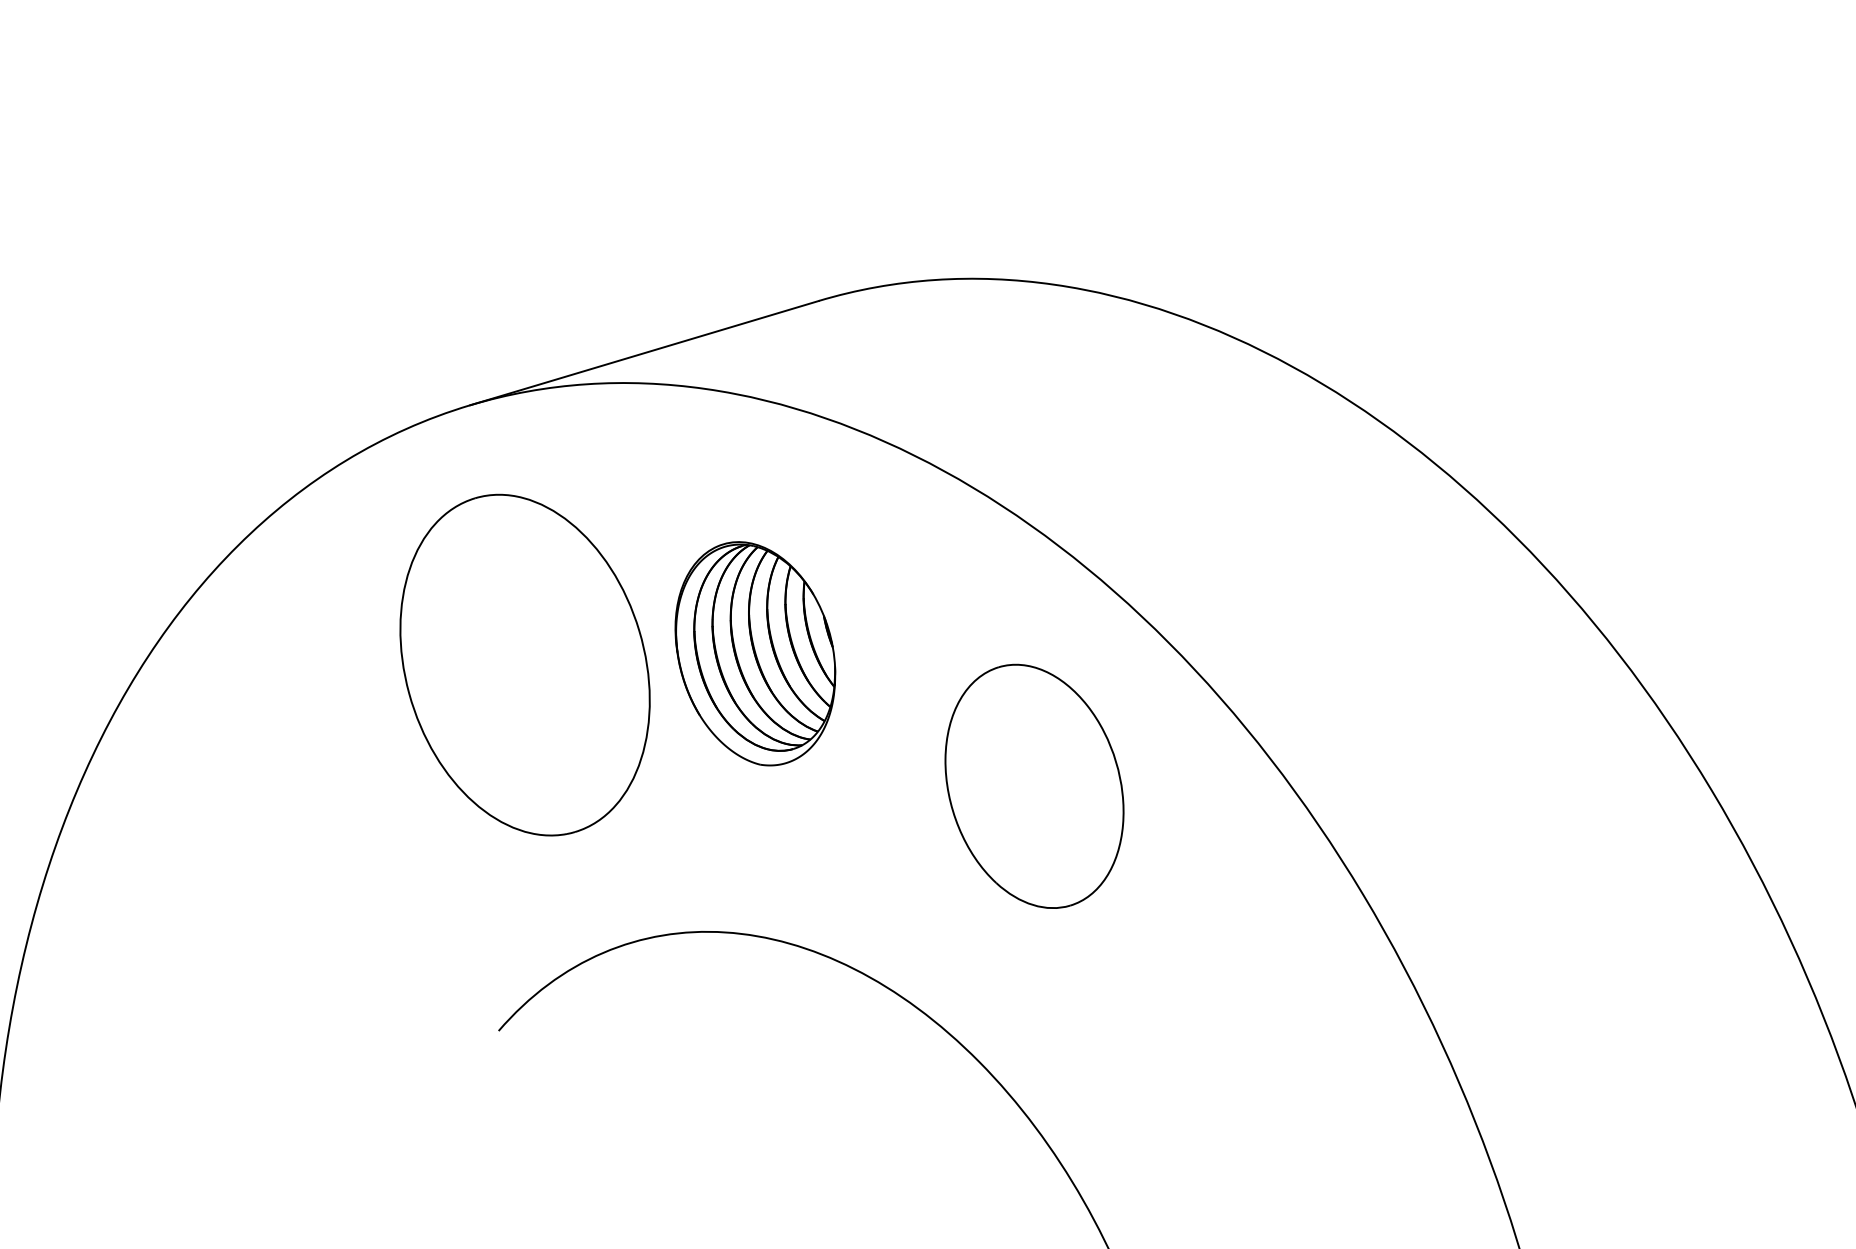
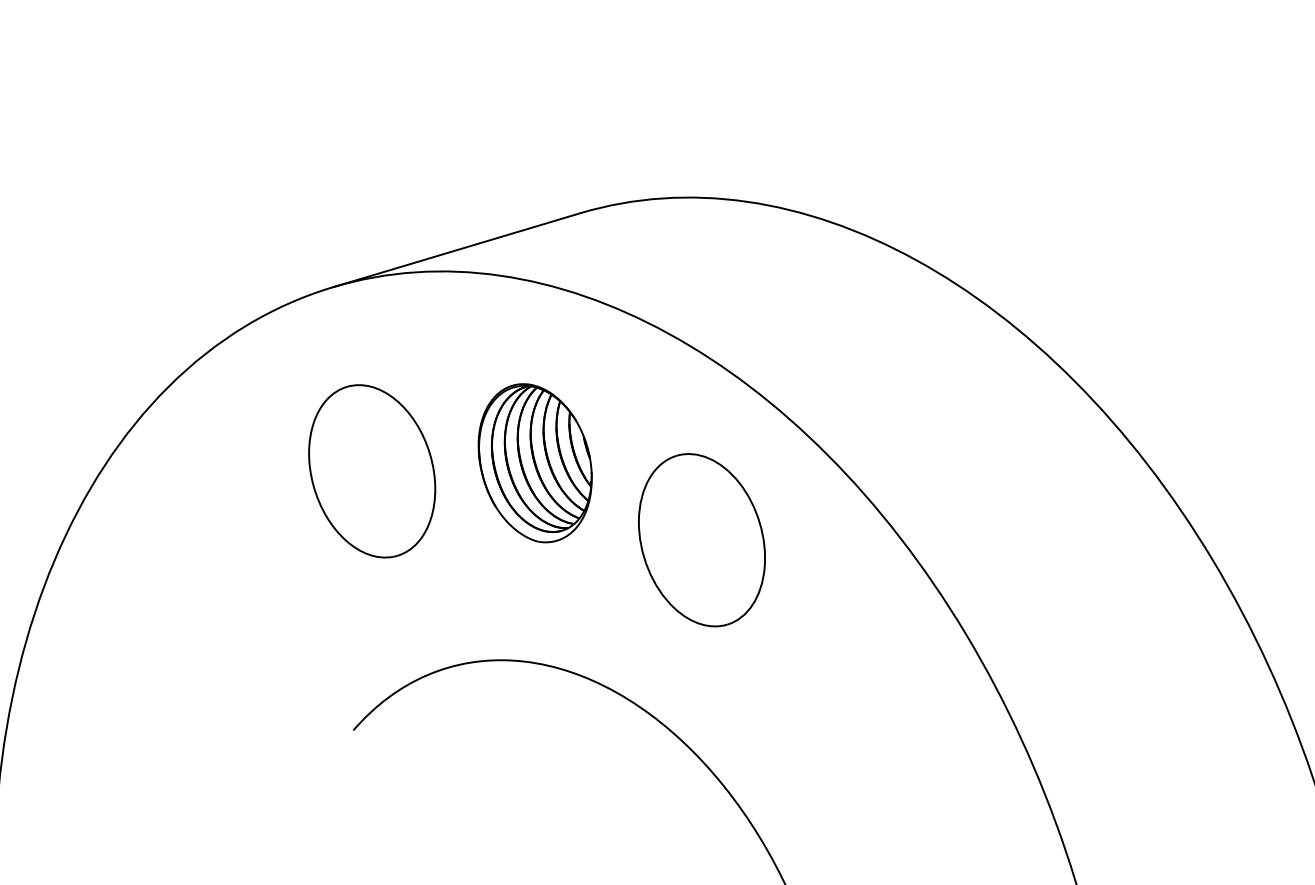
part: (525, 665) -> (372, 471), size x0.71
part: (1033, 786) -> (701, 540), moved

